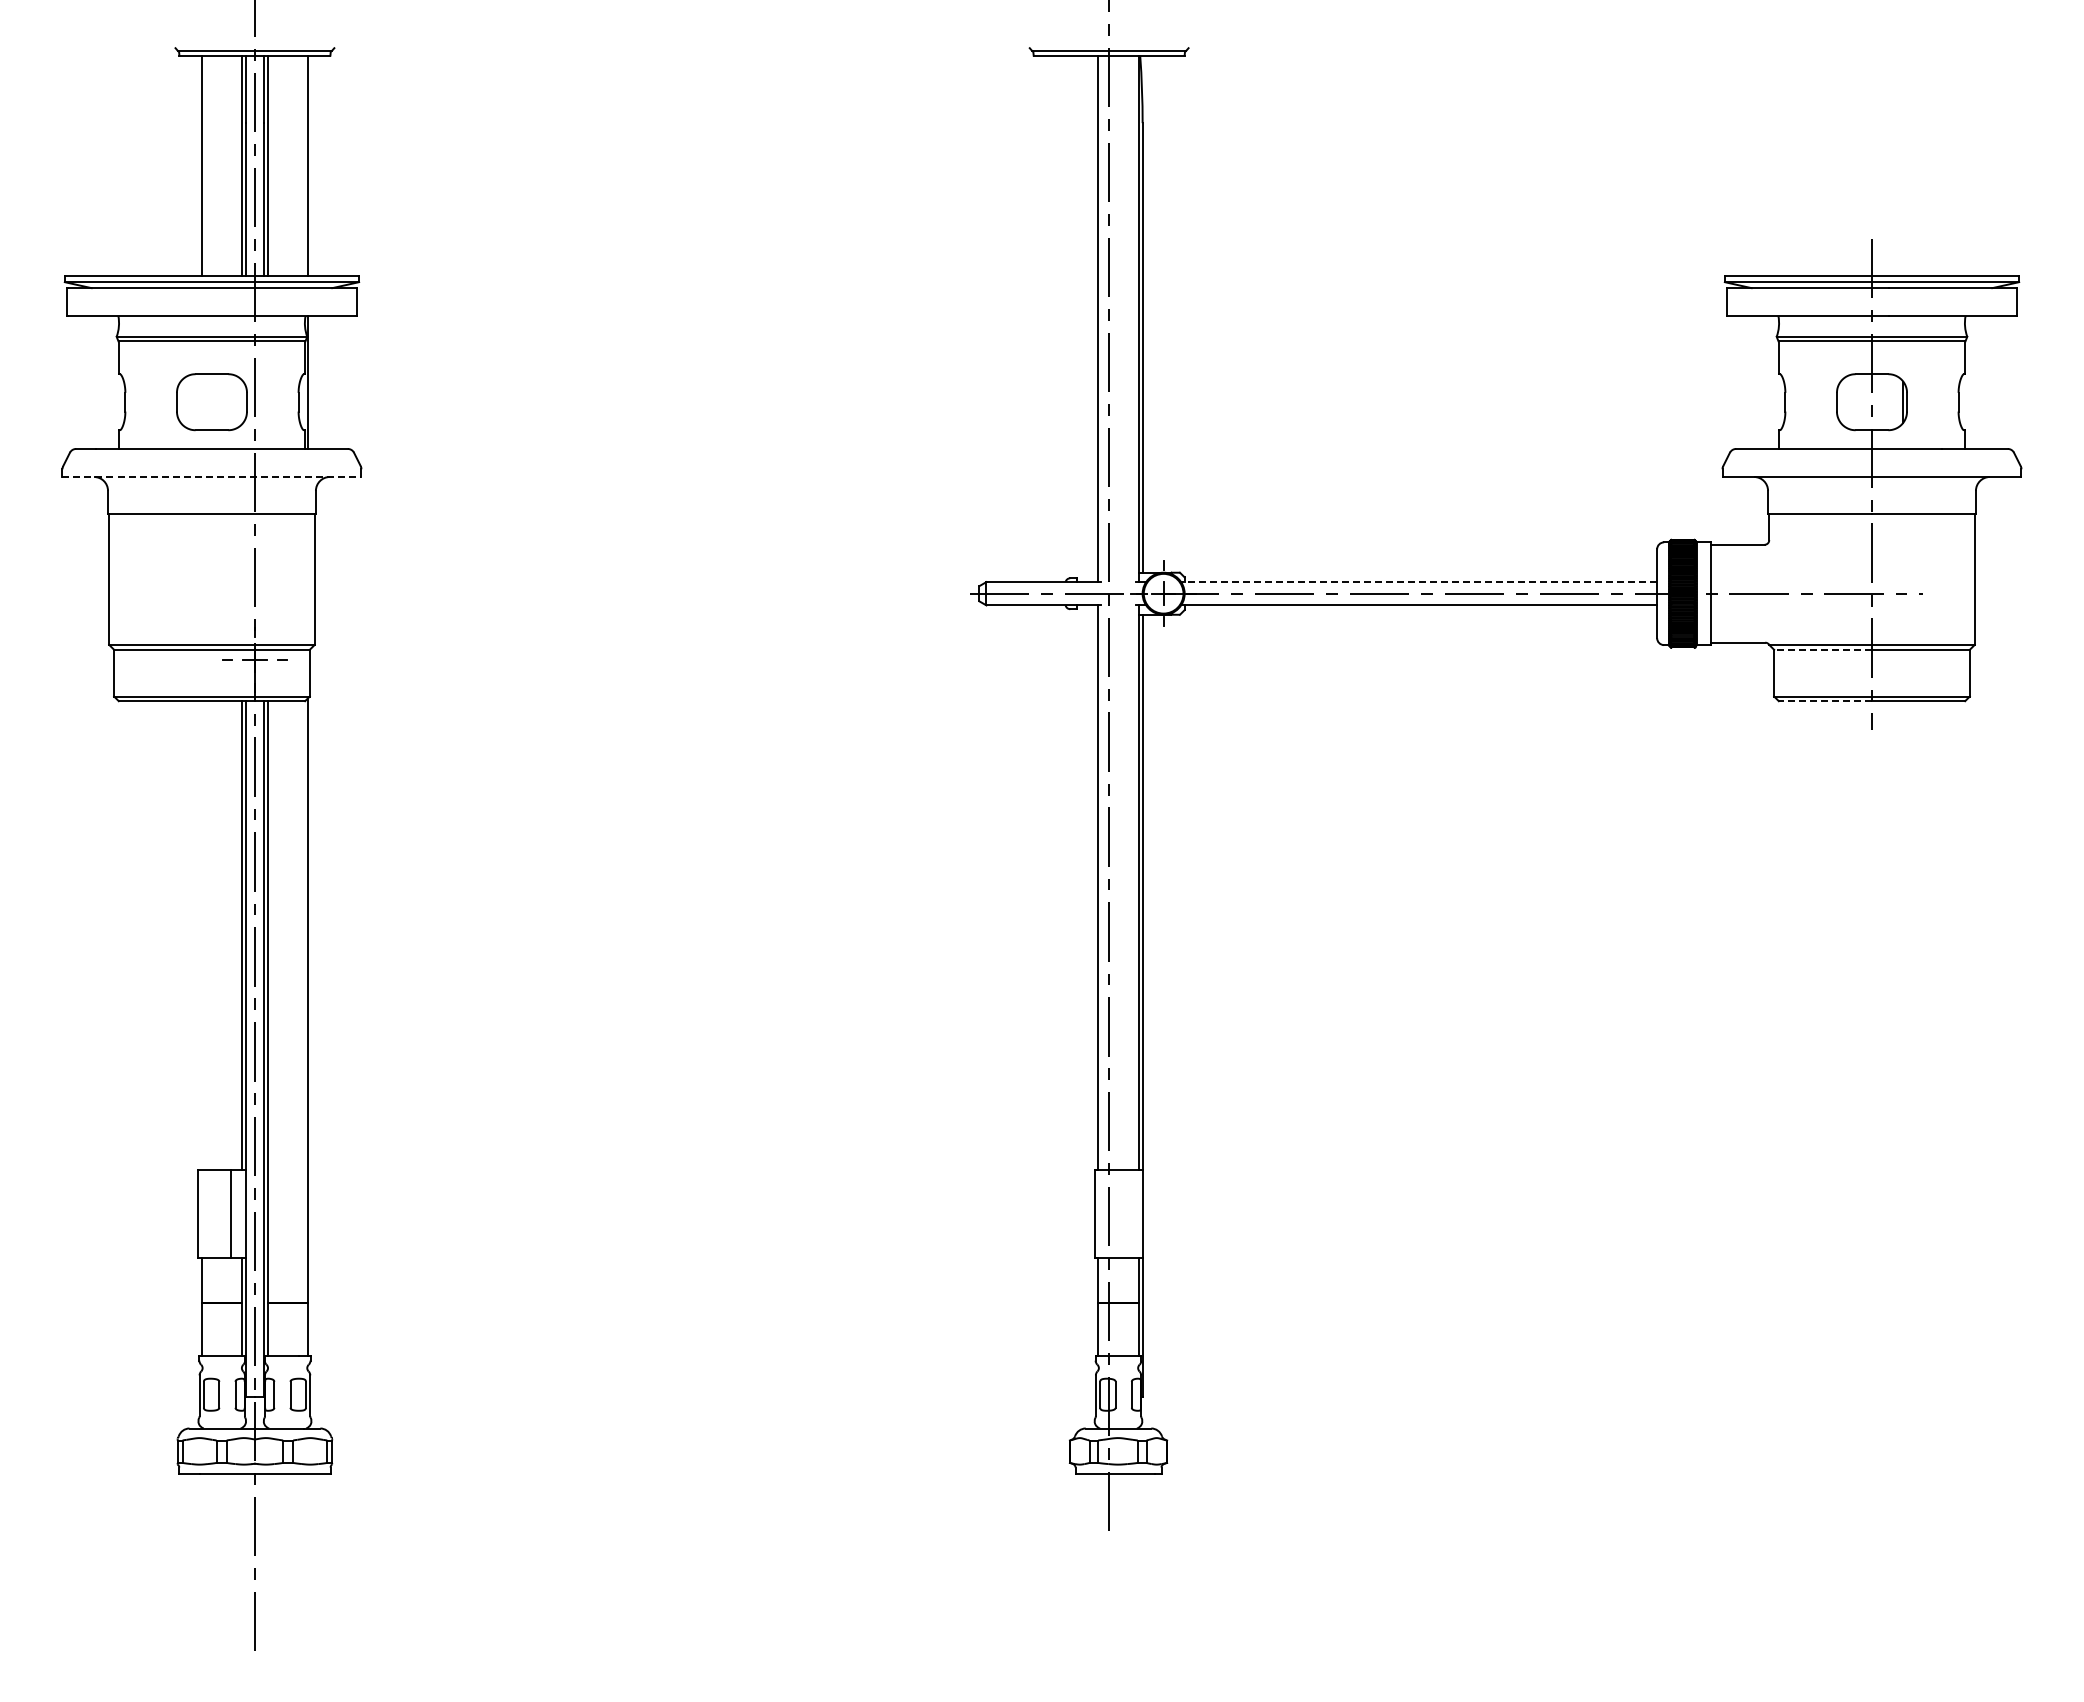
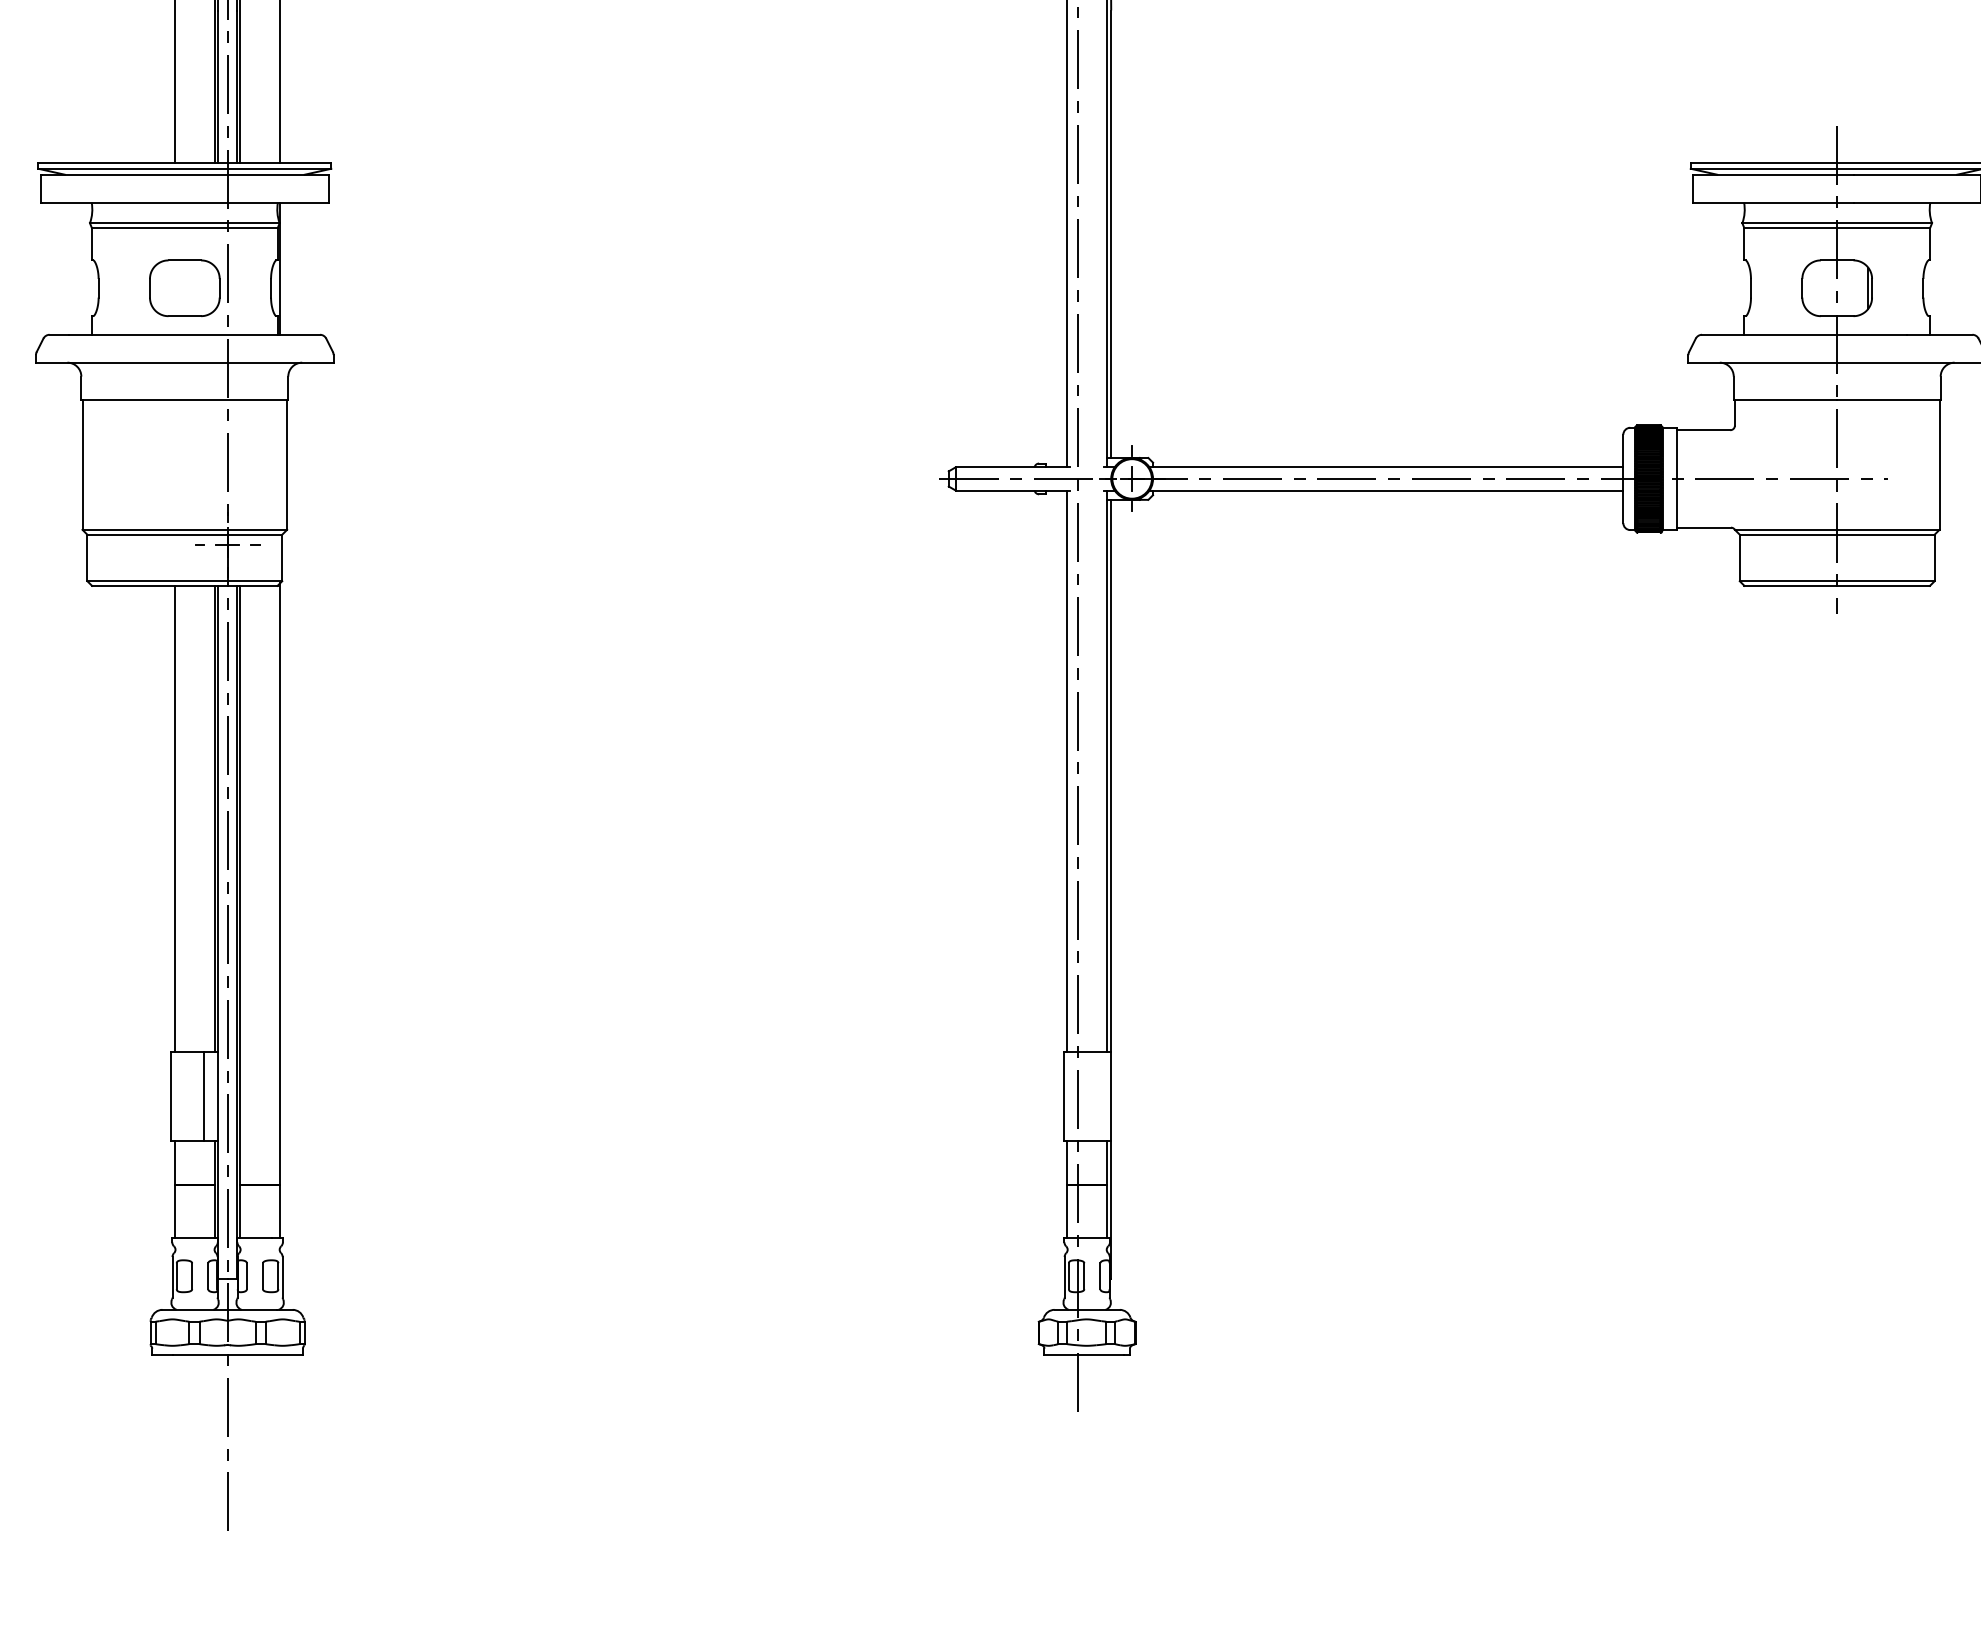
line: (212, 476) -> (185, 362), dashed -> solid
line: (1418, 582) -> (1385, 467), dashed -> solid
line: (1823, 649) -> (1788, 534), dashed -> solid
line: (1825, 701) -> (1790, 586), dashed -> solid
line: (202, 935) -> (175, 819), added

